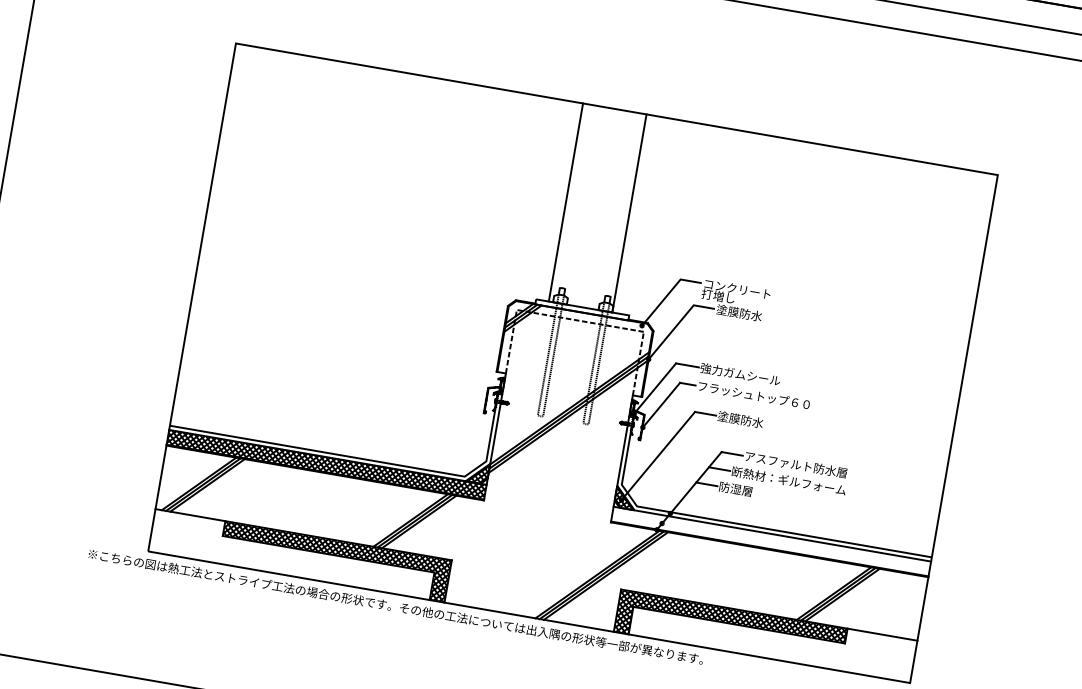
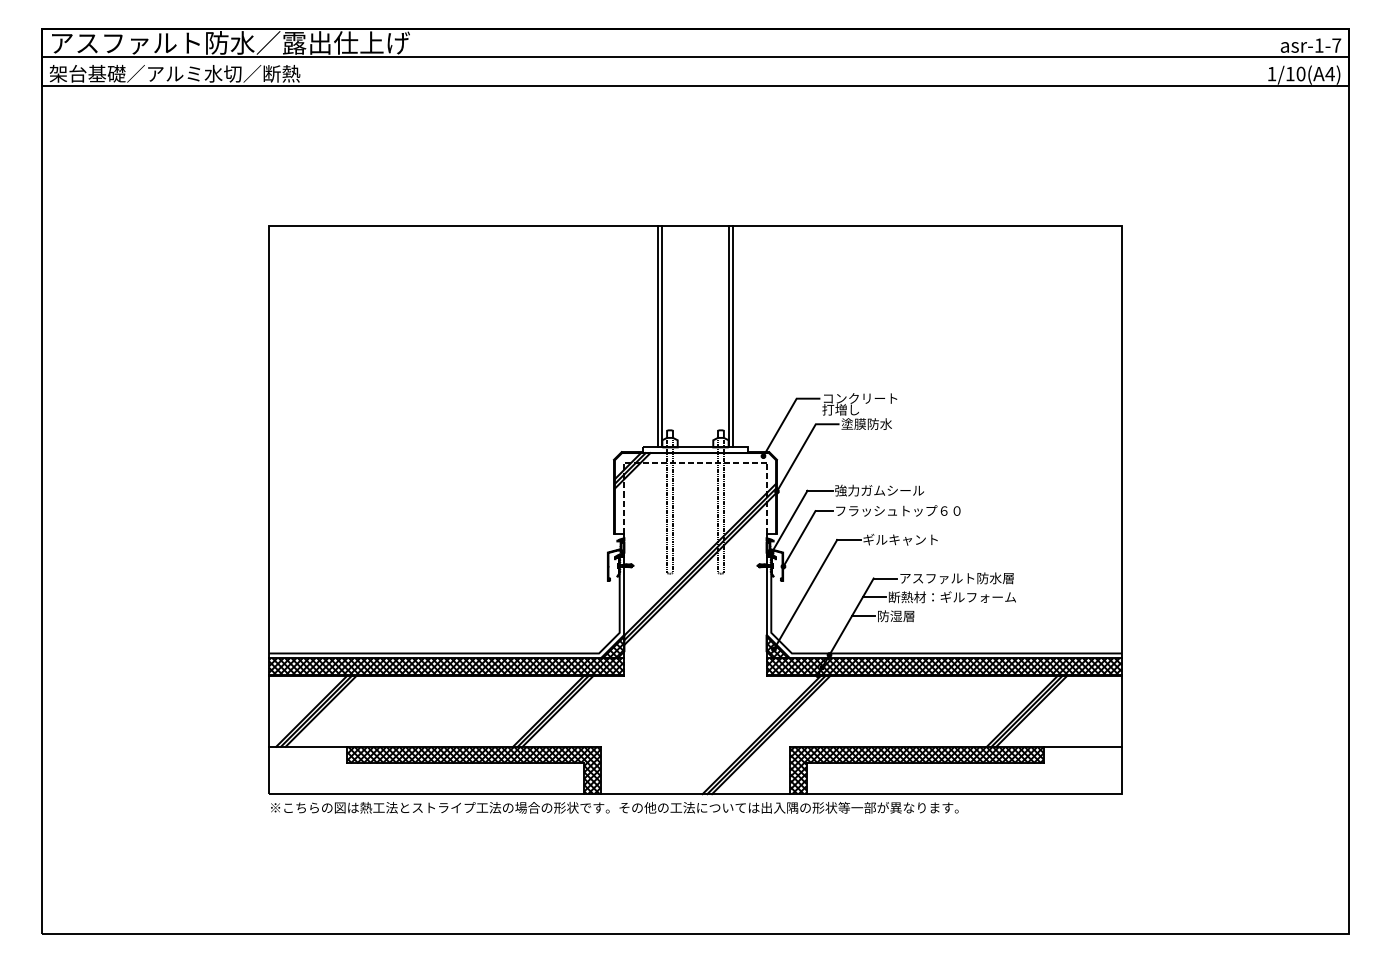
line: (570, 203) -> (662, 336), added
line: (633, 214) -> (733, 336), added
text: (751, 421) -> (900, 539), 塗膜防水 -> ギルキャント
hatch: (770, 541) -> (943, 666), added
text: (395, 606) -> (614, 807), moved

